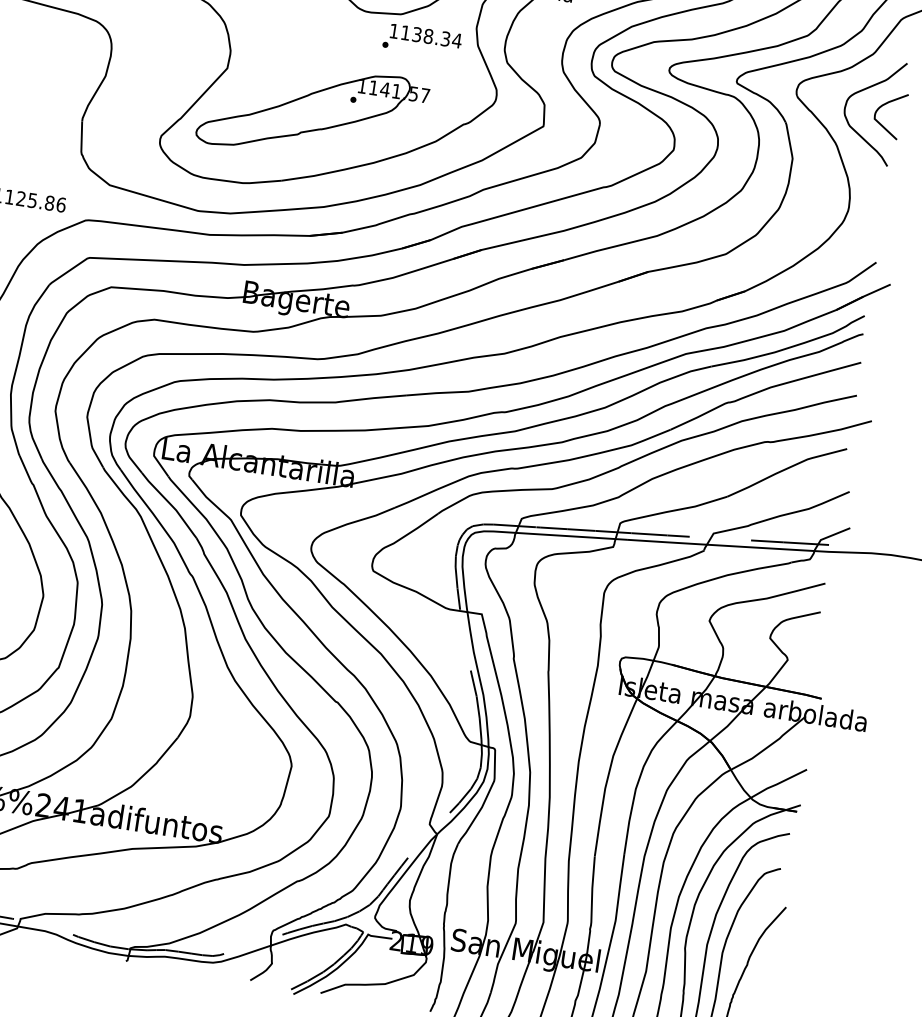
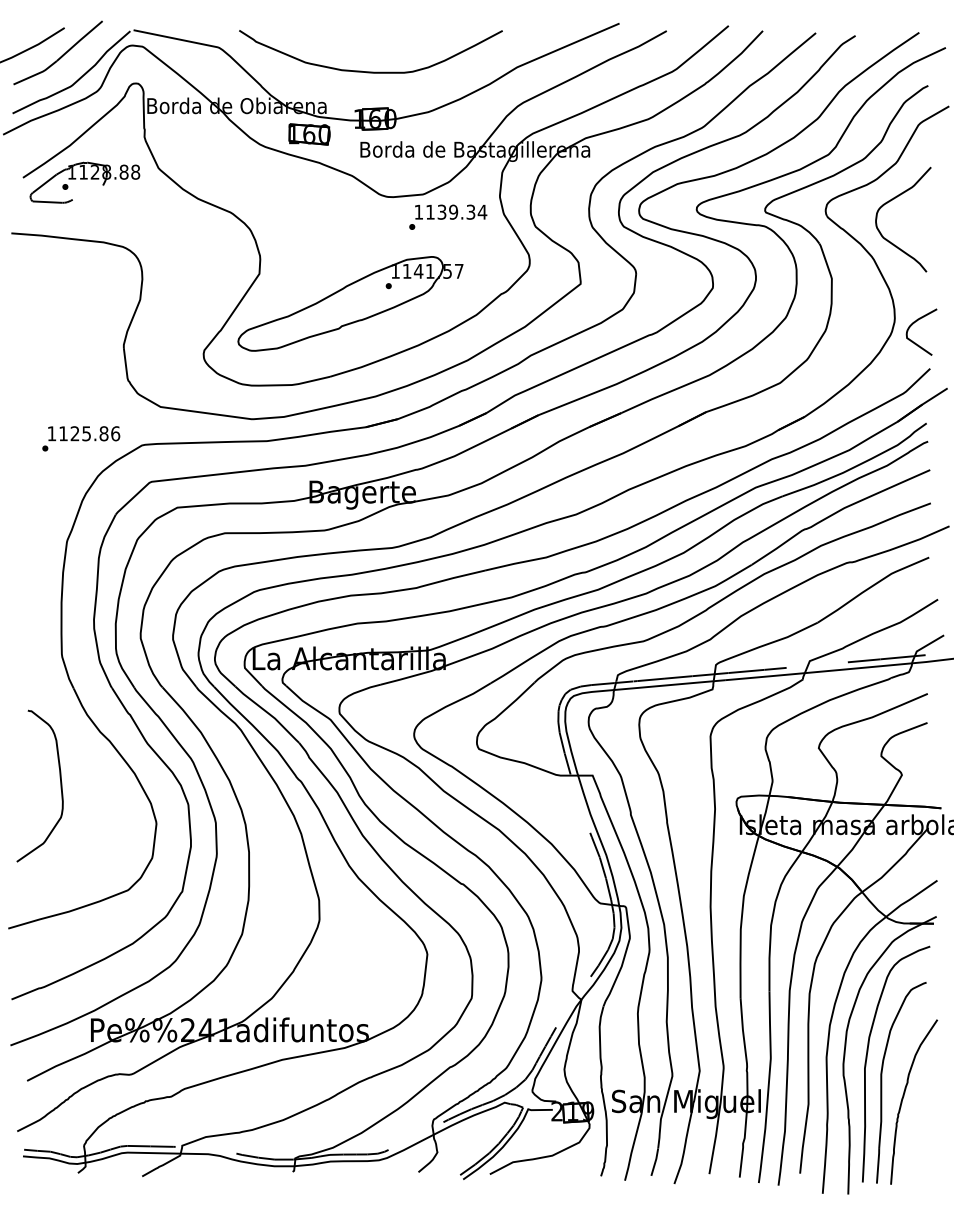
text: (428, 36) -> (453, 212), 1138.34 -> 1139.34
curve: (884, 105) -> (914, 323), moved

